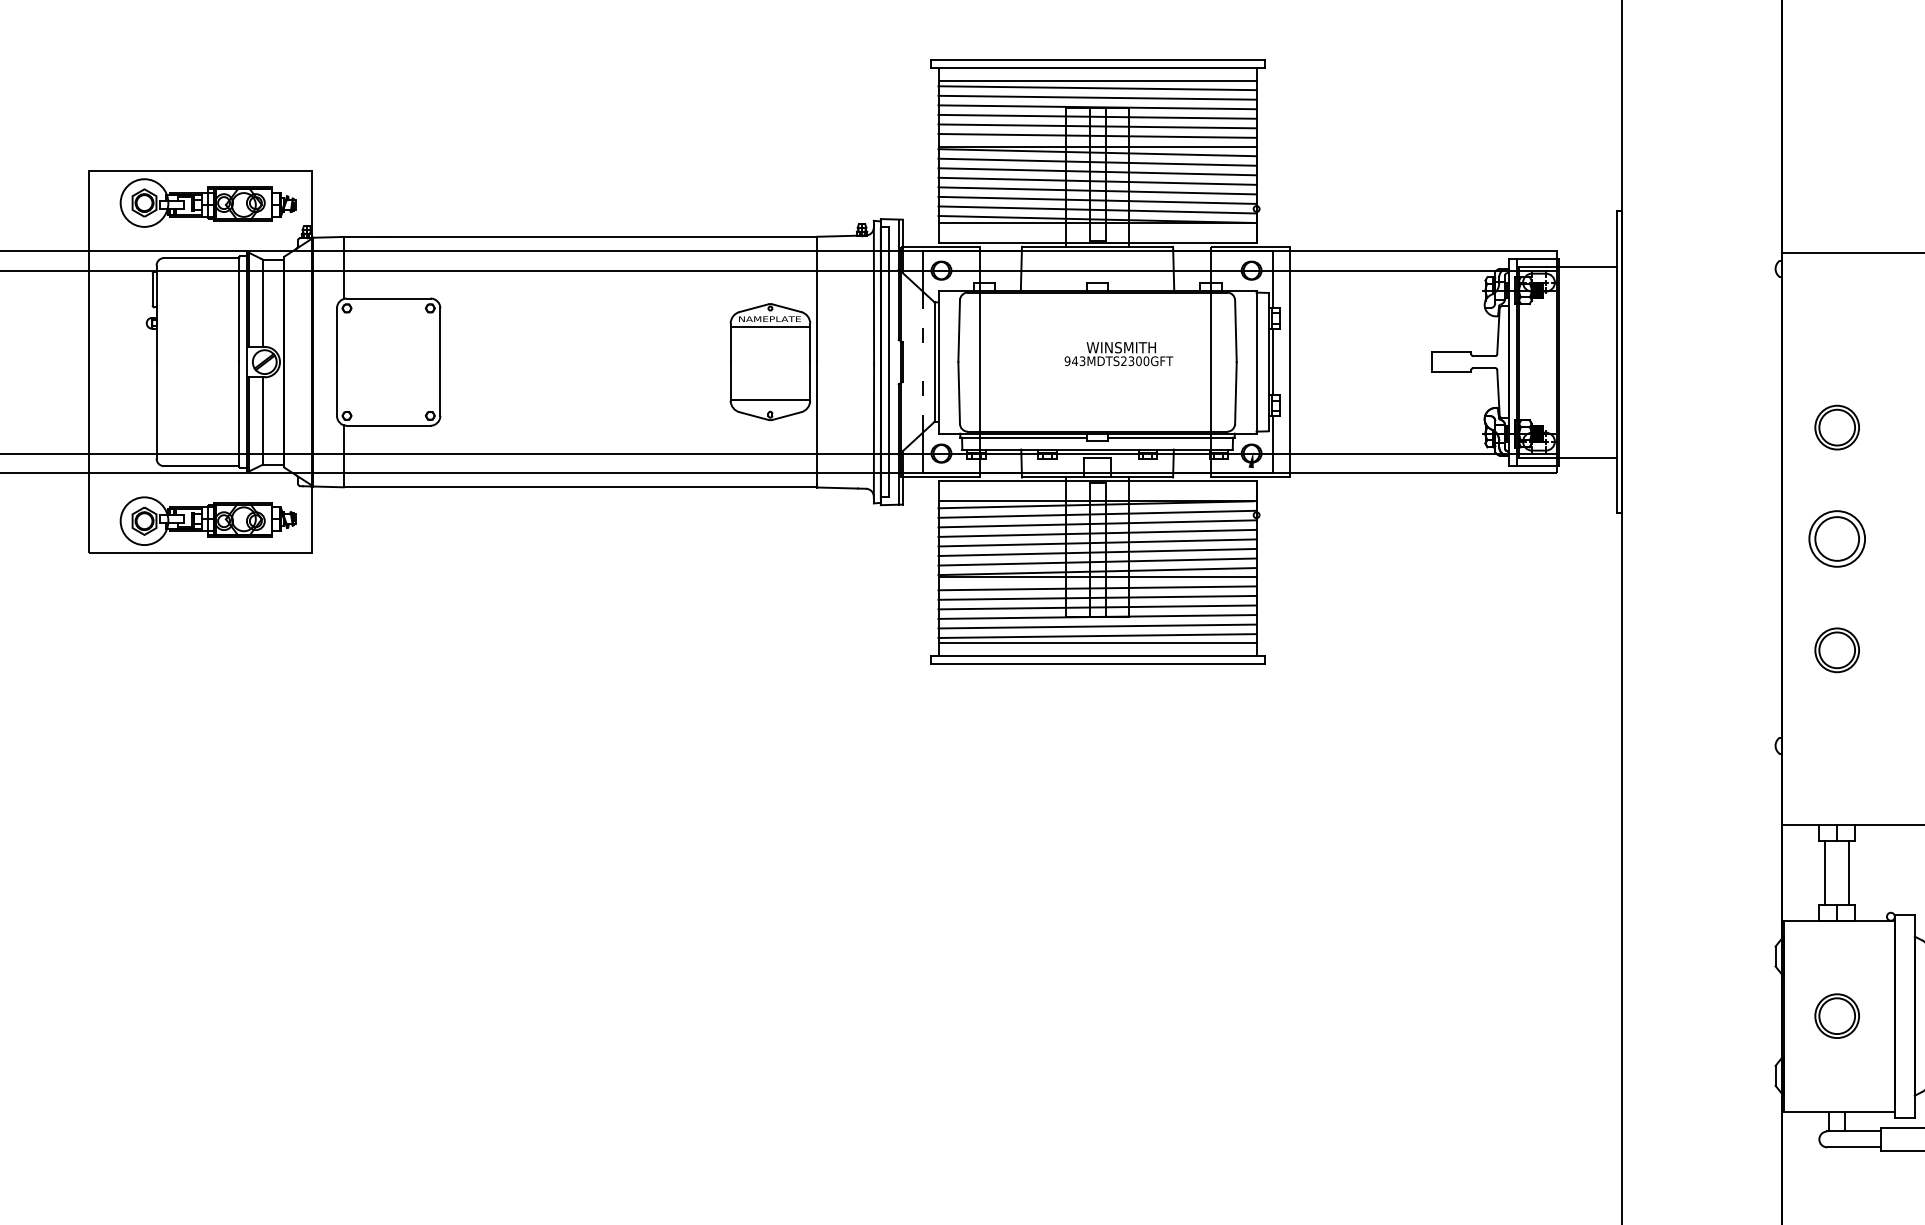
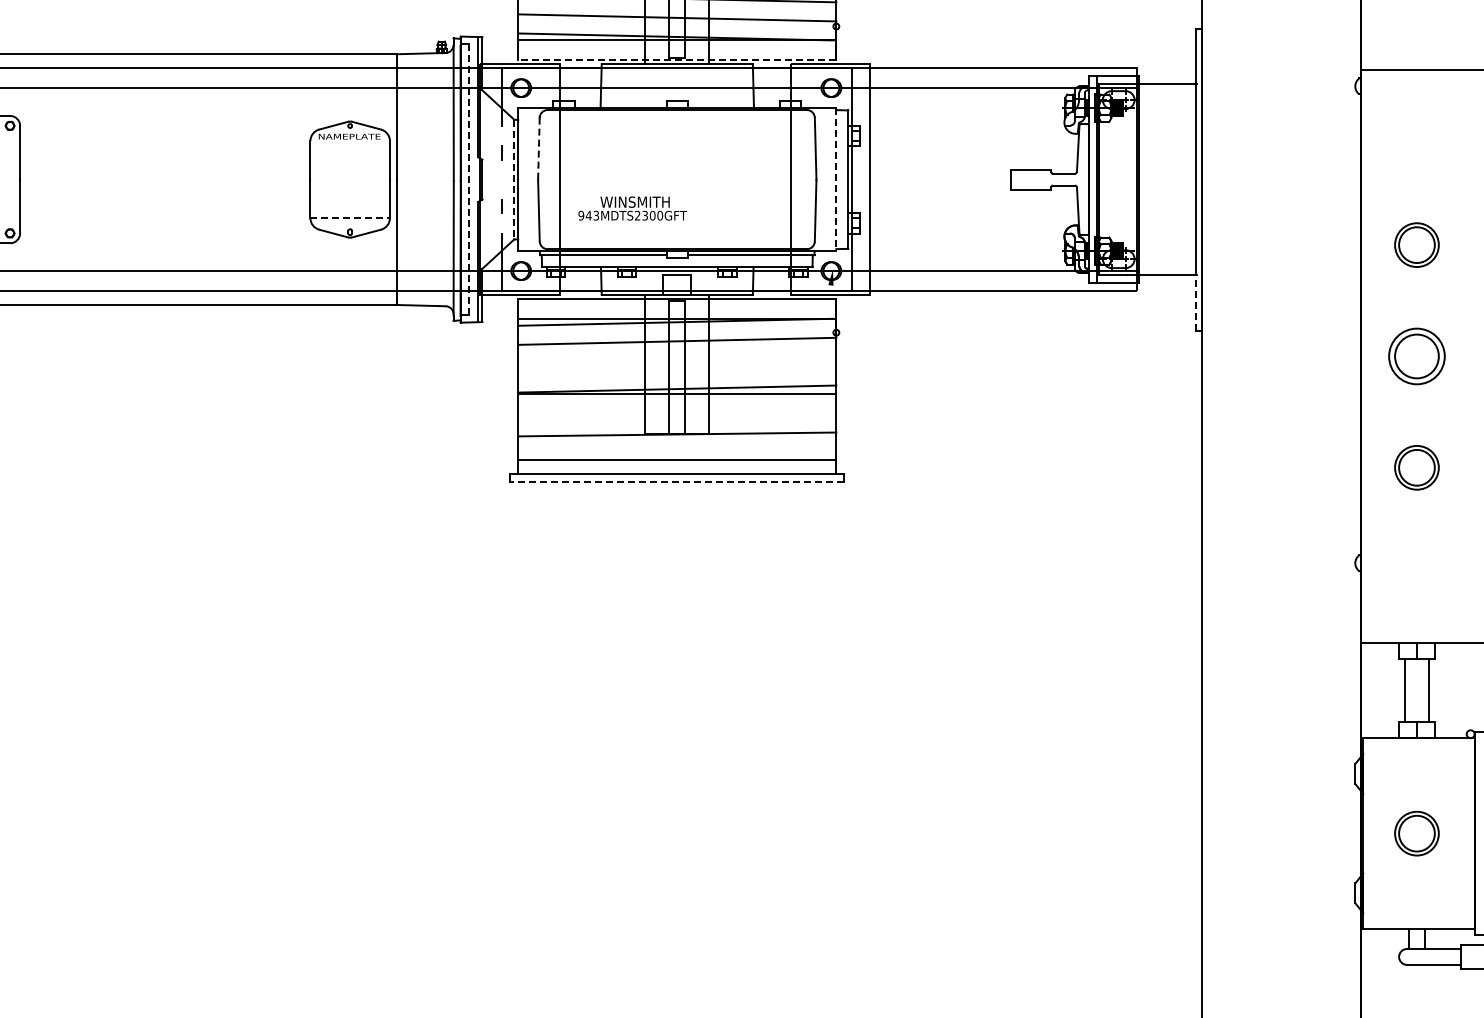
line: (1097, 190) -> (677, 7), removed
line: (1097, 209) -> (677, 26), removed
line: (1097, 242) -> (677, 59), solid -> dashed
line: (770, 326) -> (350, 143), removed
line: (959, 331) -> (539, 148), solid -> dashed
text: (1118, 354) -> (632, 208), moved
line: (888, 361) -> (468, 178), solid -> dashed
line: (934, 362) -> (514, 179), solid -> dashed
line: (1256, 362) -> (836, 179), solid -> dashed
line: (770, 400) -> (350, 217), solid -> dashed
line: (1616, 485) -> (1196, 302), solid -> dashed
line: (1097, 513) -> (677, 330), removed
line: (1097, 532) -> (677, 349), removed
line: (1097, 542) -> (677, 359), removed
line: (1097, 552) -> (677, 369), removed
line: (1097, 561) -> (677, 378), removed
line: (1097, 588) -> (677, 405), removed
line: (1097, 597) -> (677, 414), removed
line: (1097, 607) -> (677, 424), removed
line: (1097, 626) -> (677, 443), removed
line: (1097, 635) -> (677, 452), removed
line: (1097, 664) -> (677, 481), solid -> dashed

